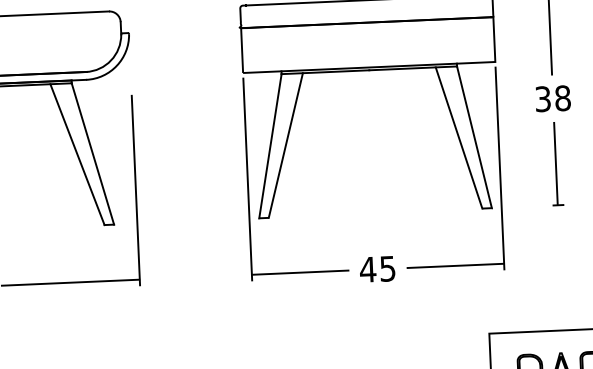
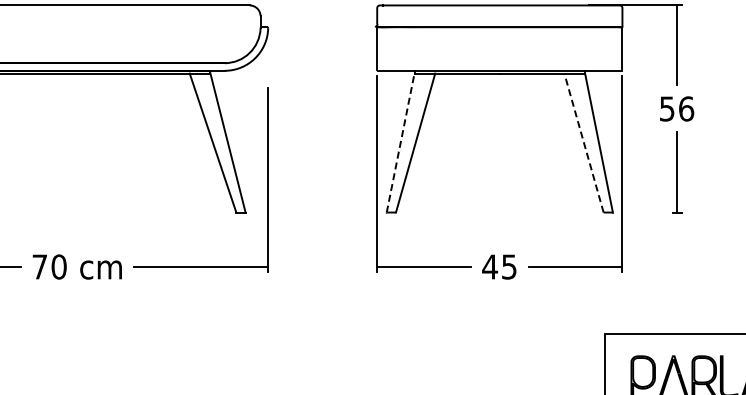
text: (553, 98) -> (677, 108), 38 -> 56
line: (458, 137) -> (583, 142), solid -> dashed
line: (270, 146) -> (400, 143), solid -> dashed

